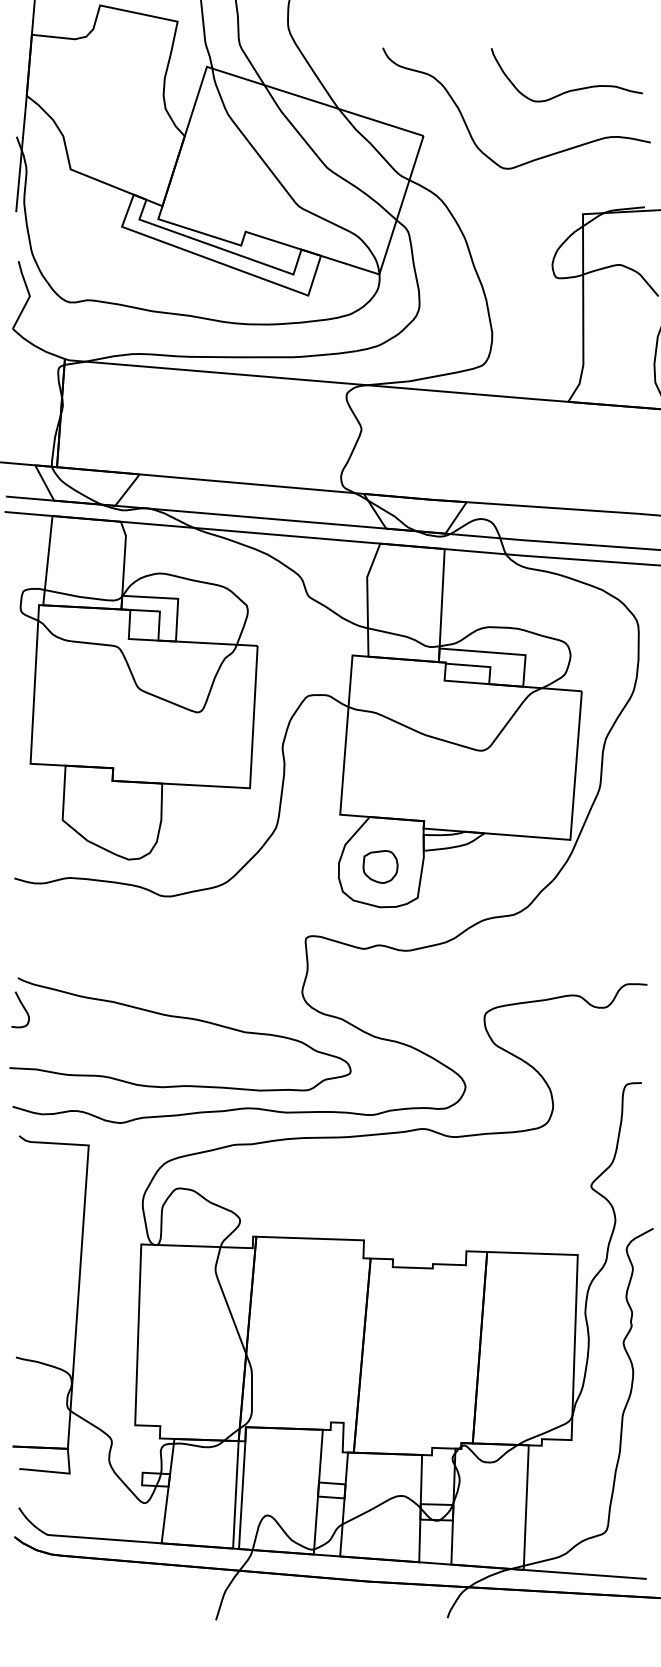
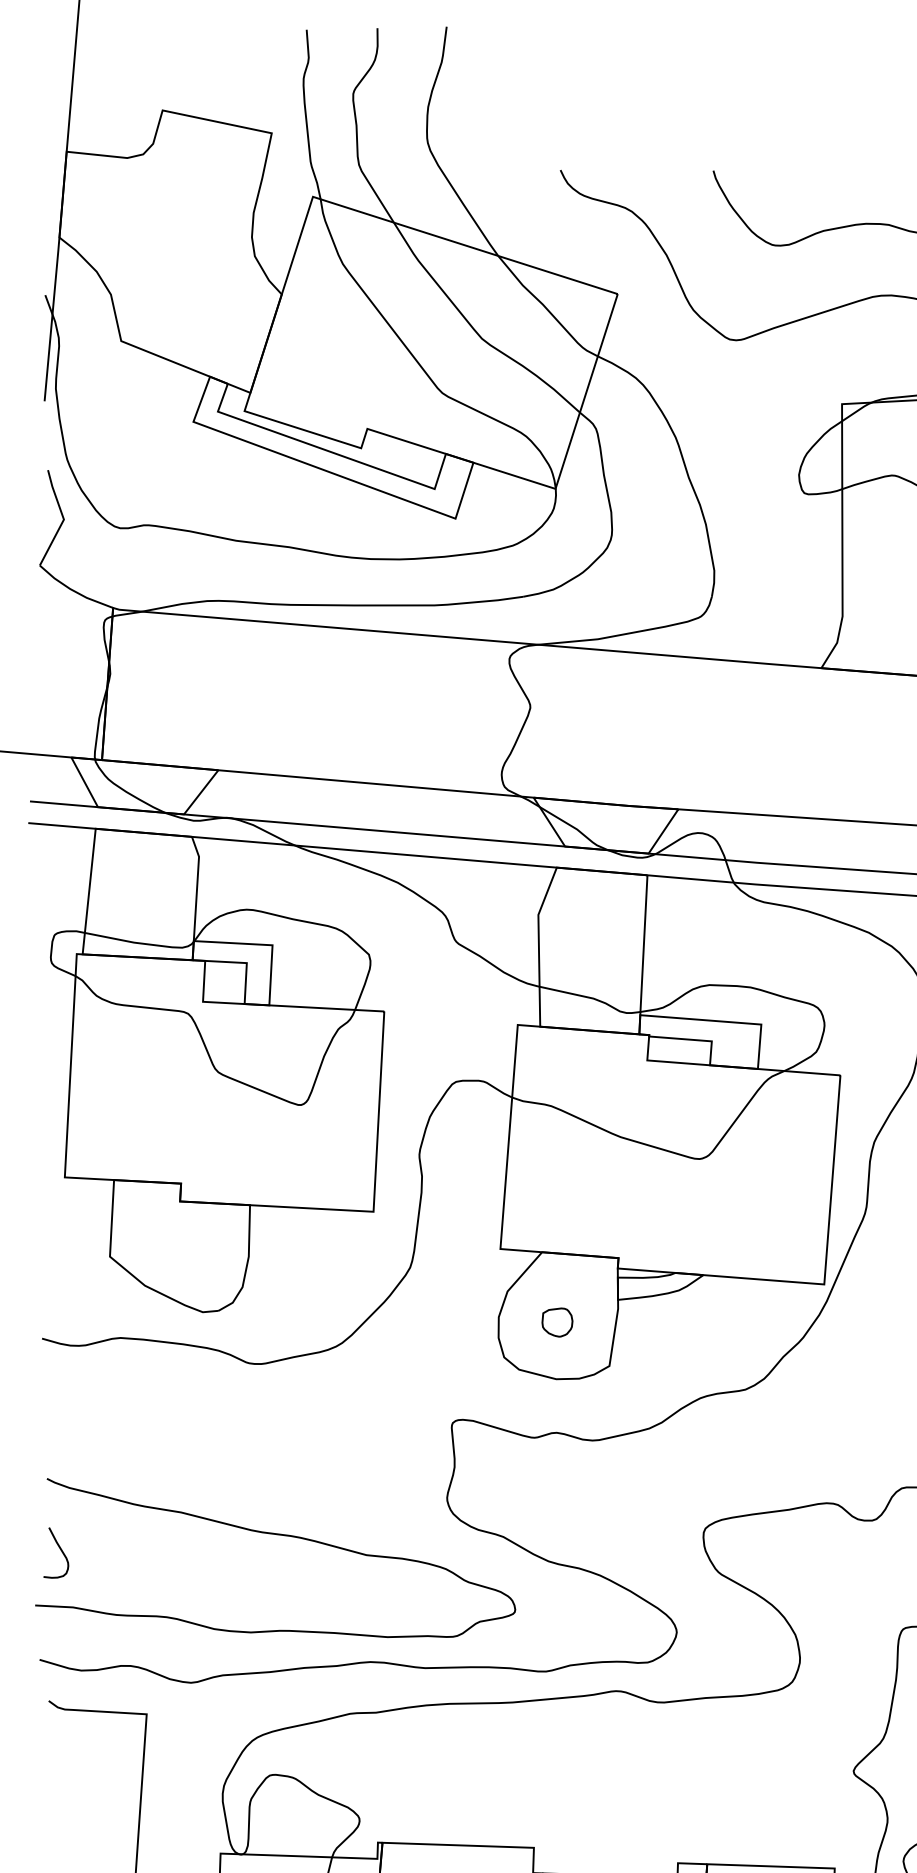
part: (380, 866) -> (557, 1321), size x0.62
curve: (23, 1008) -> (60, 1551), moved

